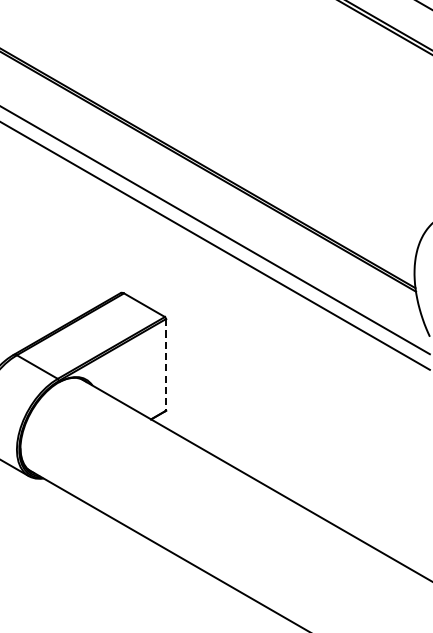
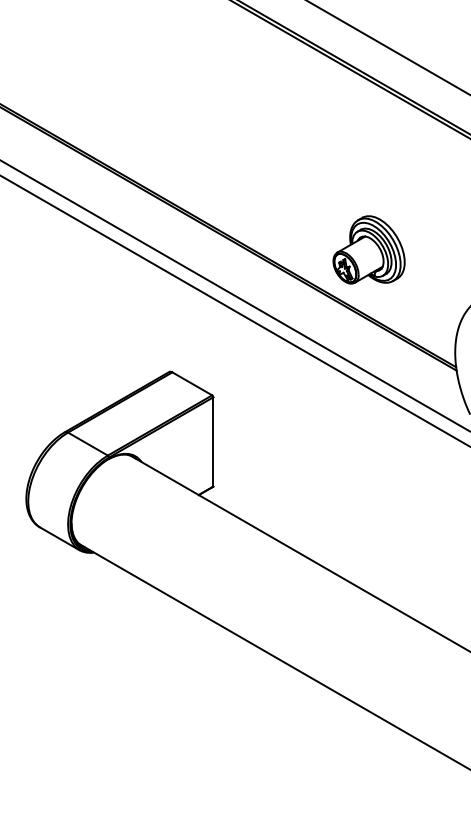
part: (325, 167) -> (368, 249), added
line: (166, 364) -> (213, 441), dashed -> solid

